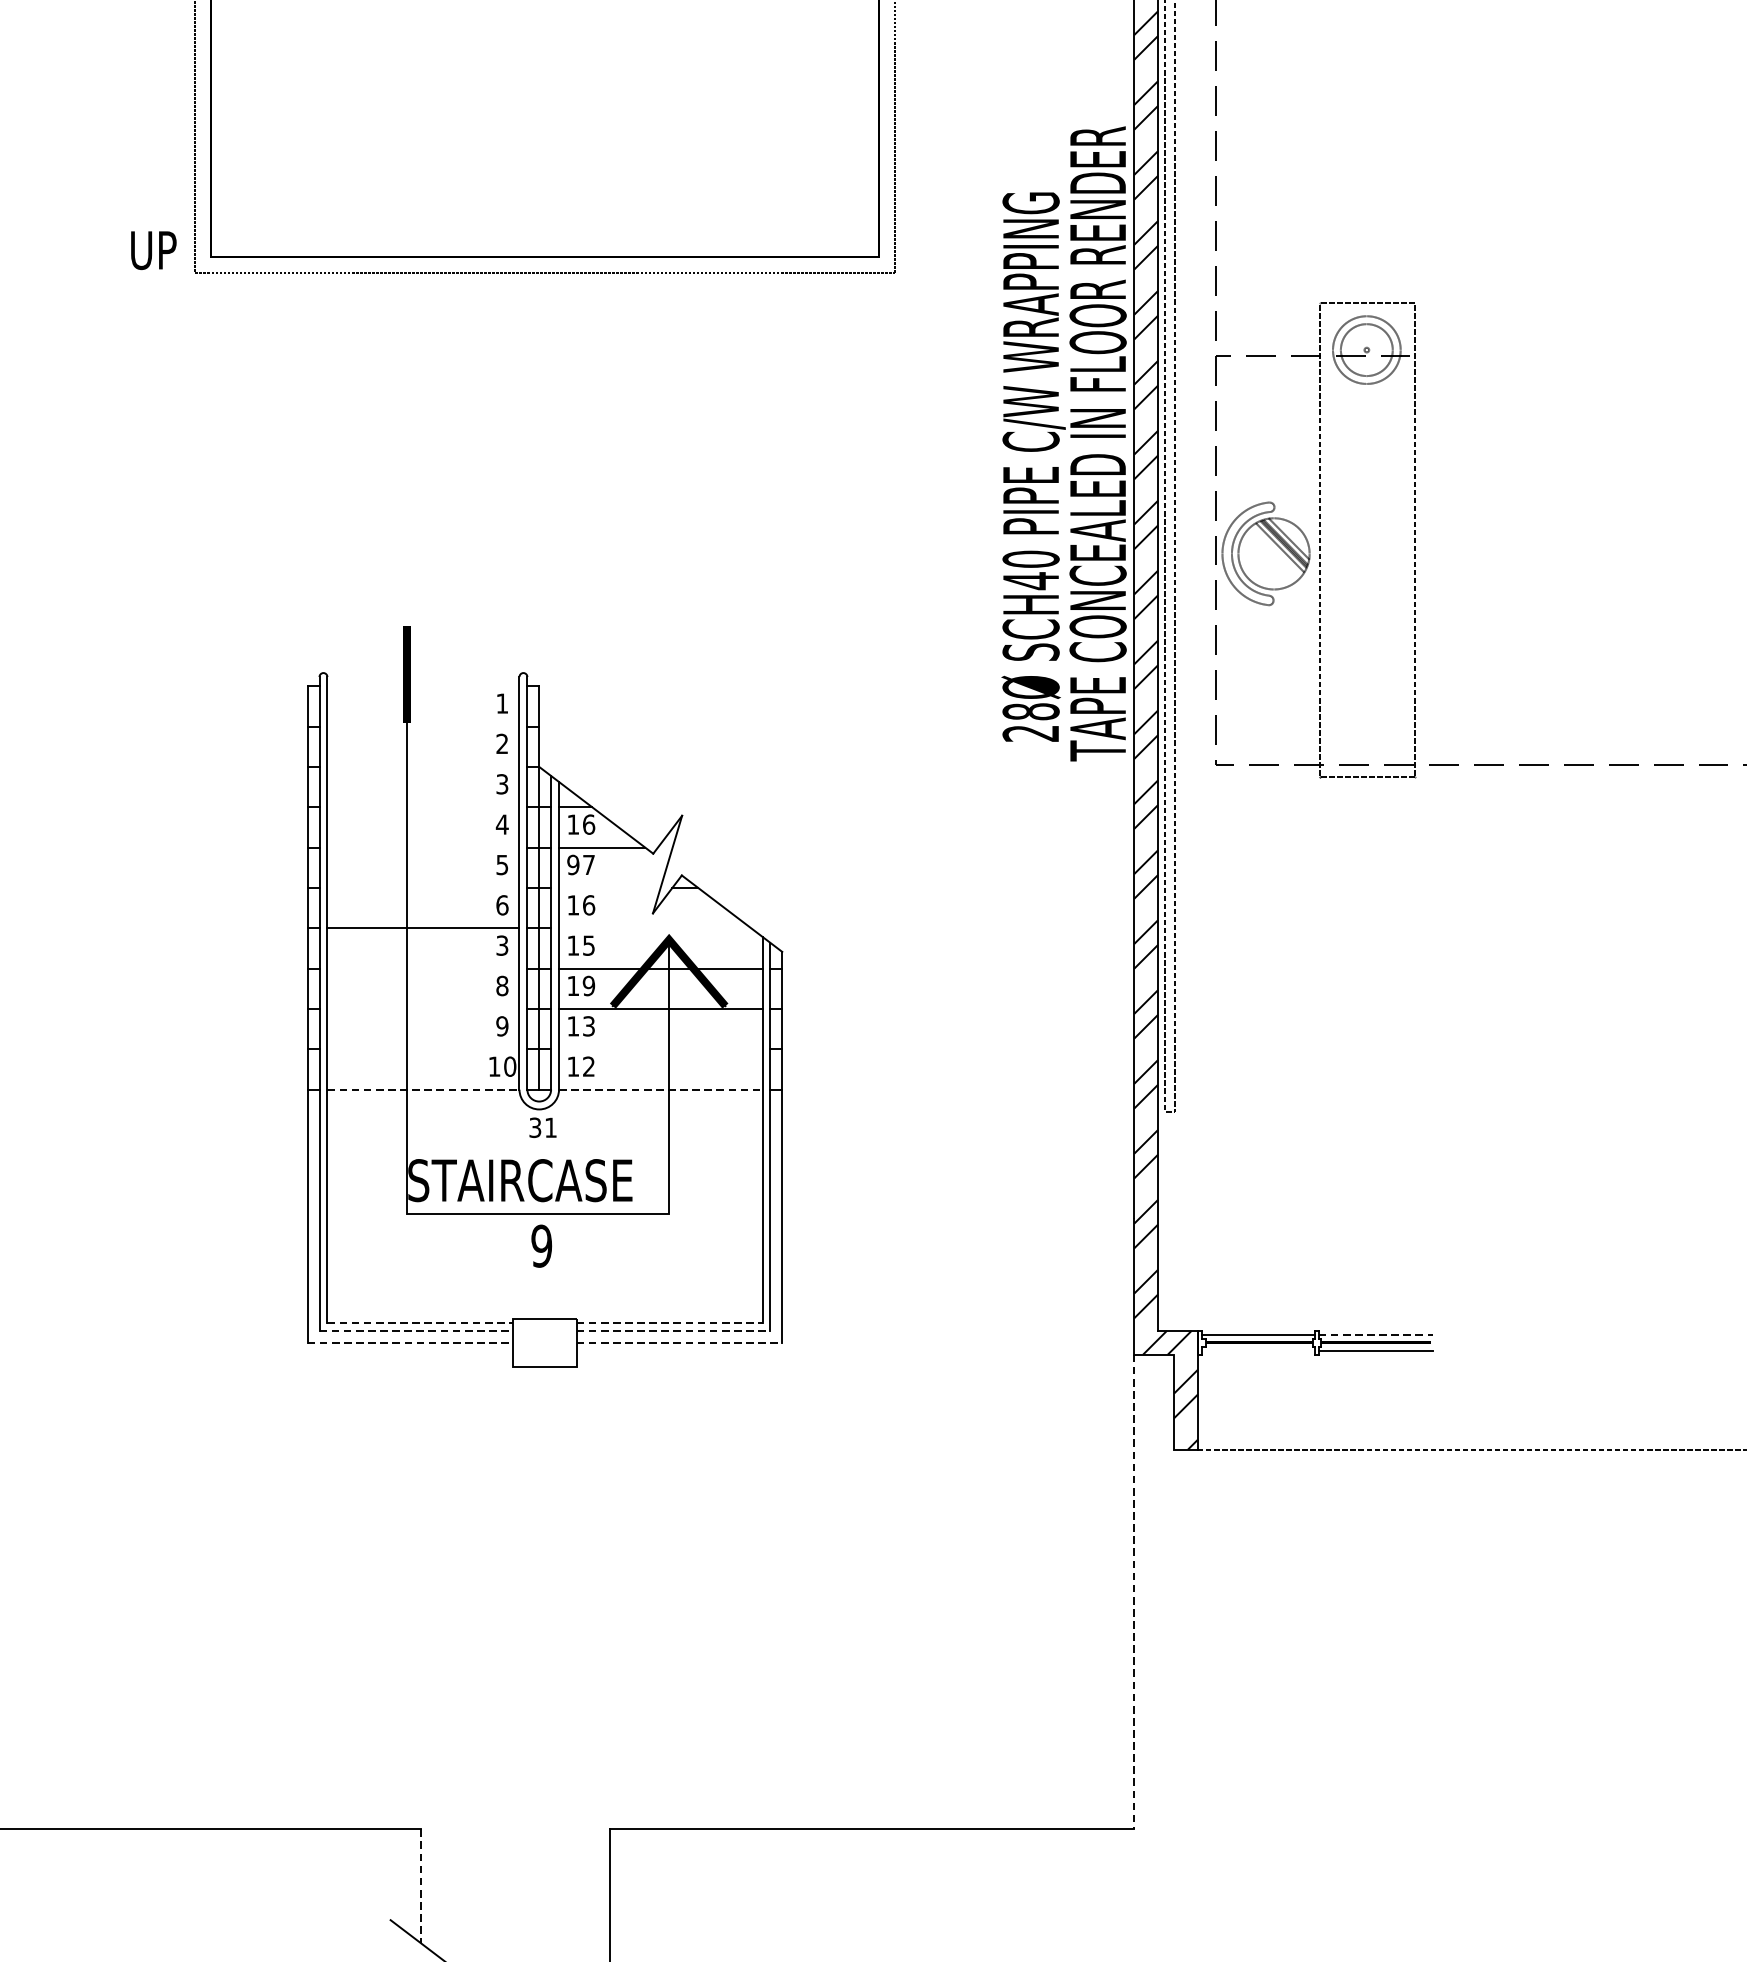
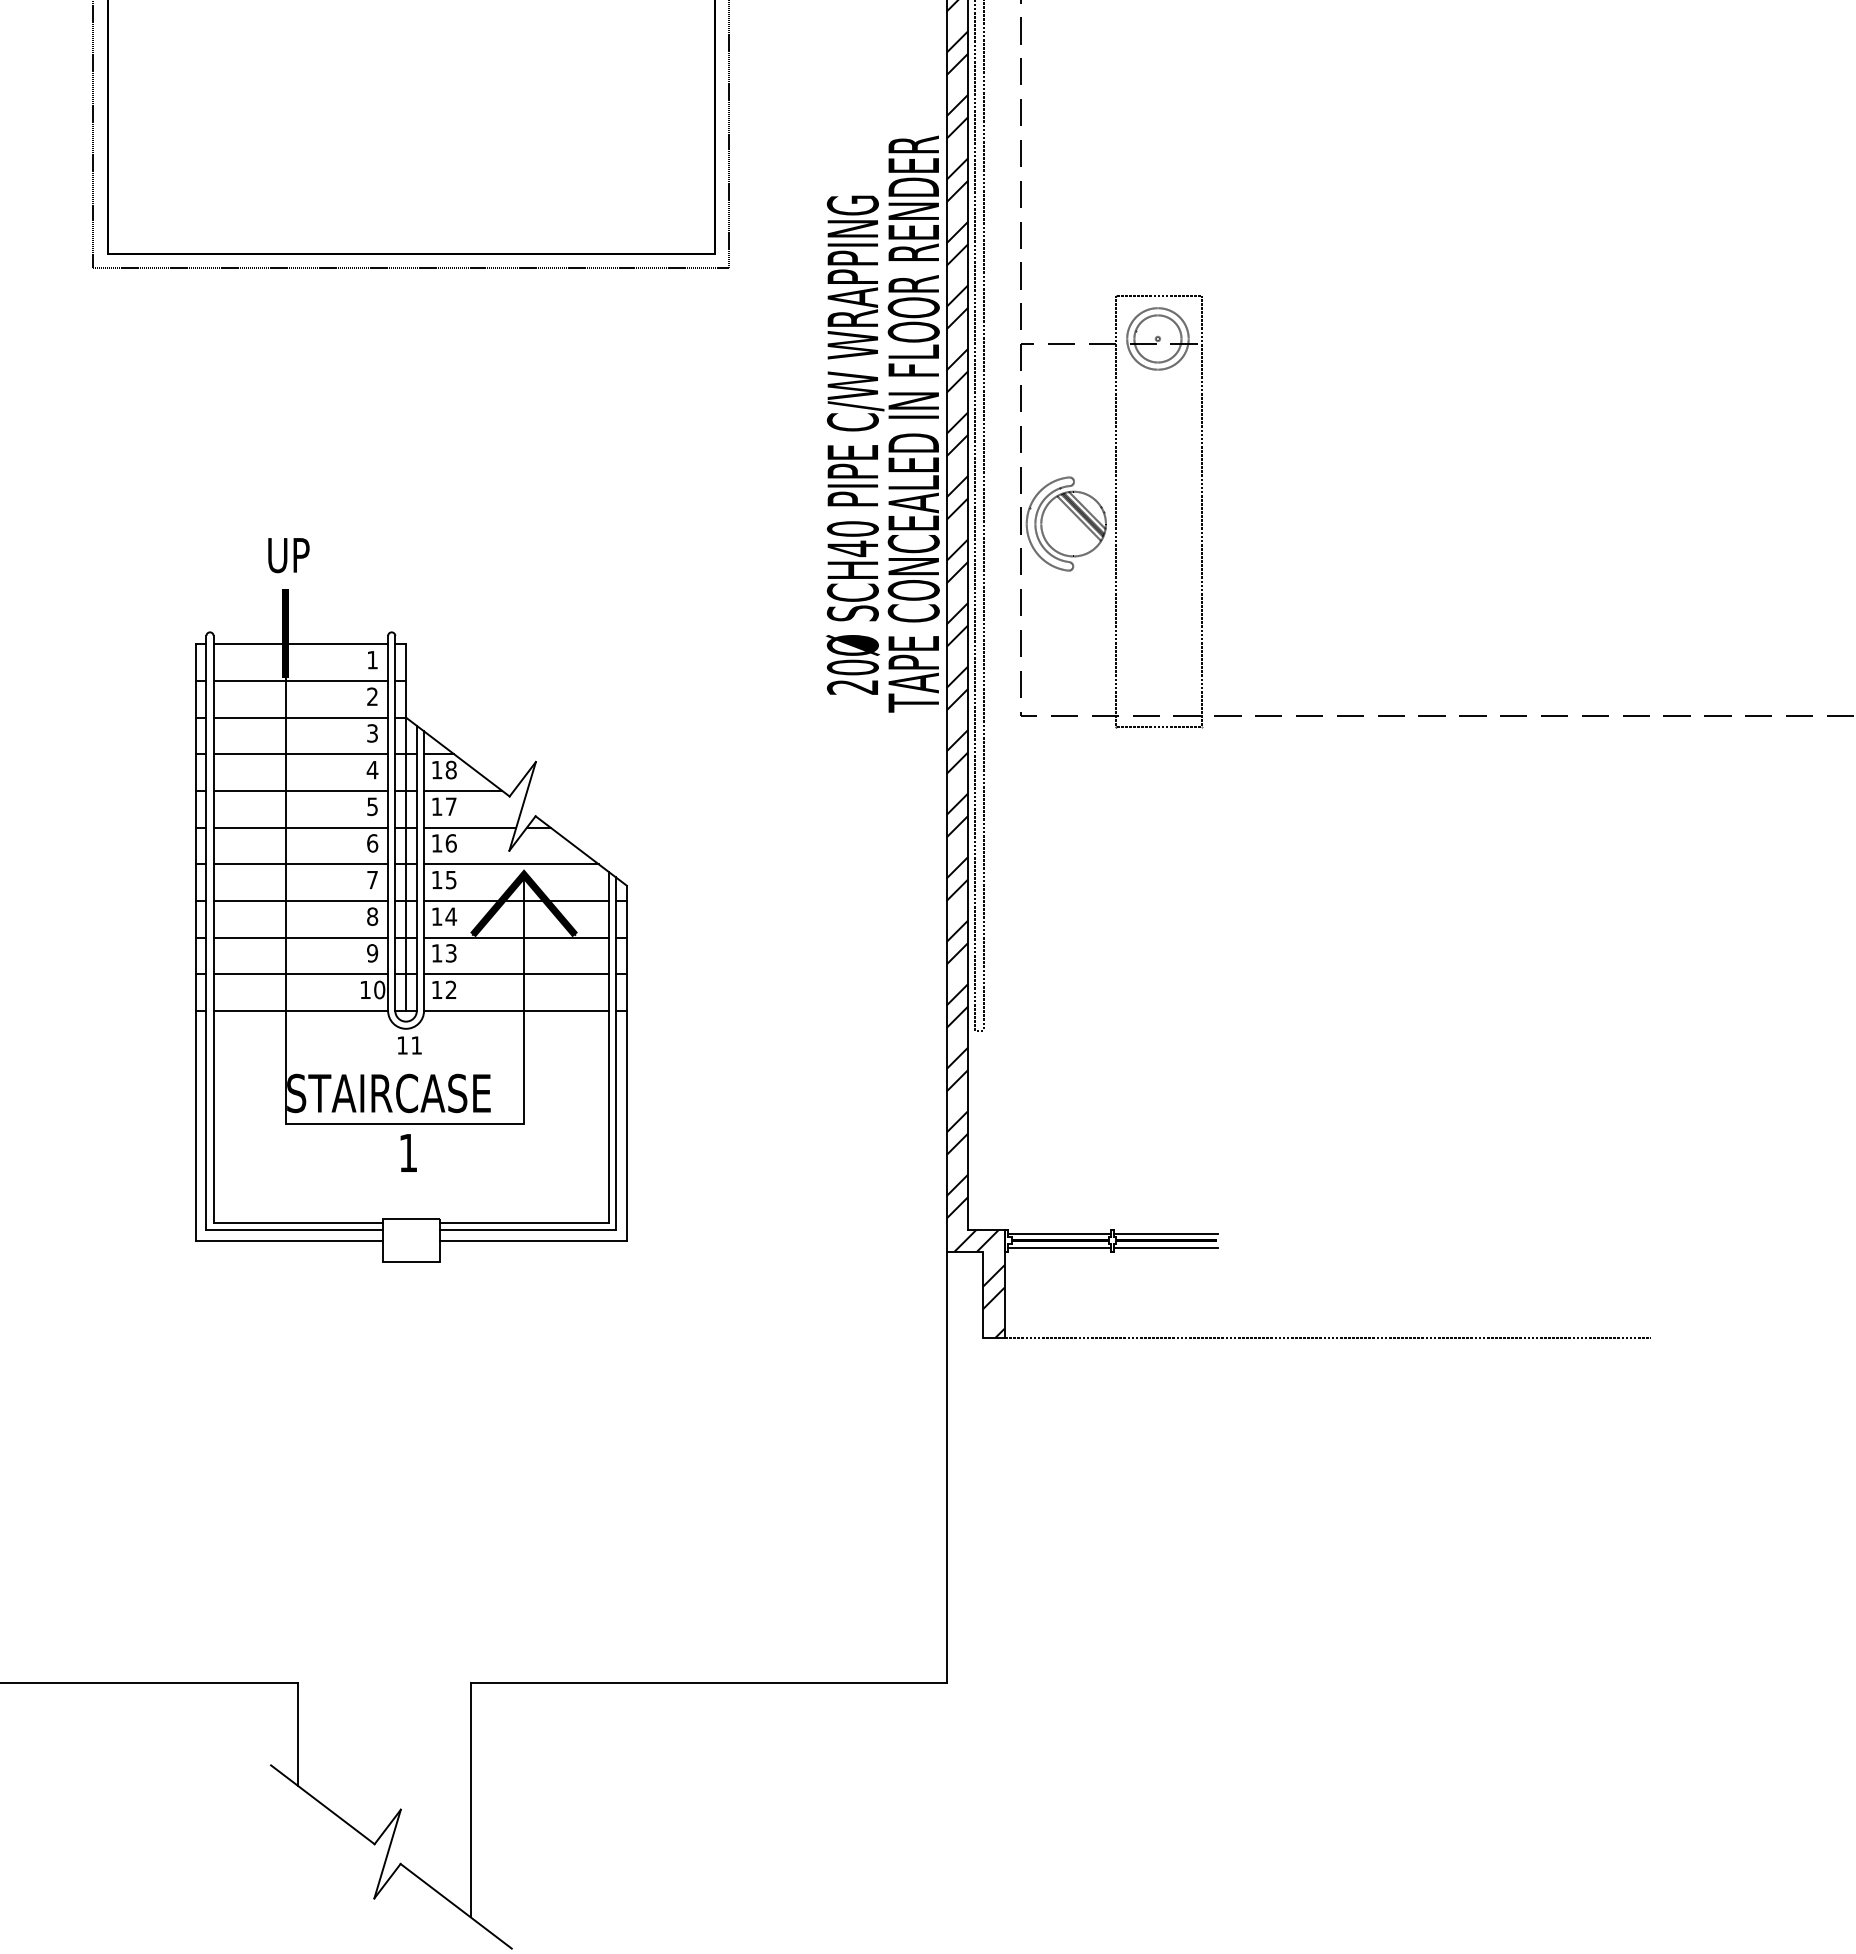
text: (153, 250) -> (288, 555), moved
line: (423, 686) -> (300, 644), added
text: (1030, 711) -> (852, 667), 28Ø -> 20Ø
line: (423, 727) -> (300, 681), added
line: (423, 766) -> (300, 717), added
line: (423, 807) -> (300, 754), added
text: (588, 824) -> (450, 769), 16 -> 18
line: (423, 847) -> (300, 790), added
text: (572, 864) -> (436, 806), 97 -> 17
line: (423, 887) -> (300, 827), added
line: (610, 887) -> (470, 827), added
line: (655, 928) -> (511, 864), added
text: (502, 945) -> (372, 879), 3 -> 7
line: (423, 968) -> (300, 900), added
text: (589, 985) -> (451, 916), 19 -> 14
line: (423, 1008) -> (300, 937), added
line: (423, 1049) -> (300, 974), added
line: (660, 1049) -> (516, 974), added
line: (424, 1089) -> (301, 1010), dashed -> solid
line: (660, 1089) -> (516, 1010), dashed -> solid
text: (535, 1127) -> (402, 1045), 31 -> 11
text: (541, 1245) -> (408, 1152), 9 -> 1
line: (420, 1322) -> (298, 1222), dashed -> solid
line: (669, 1322) -> (524, 1222), dashed -> solid
line: (416, 1331) -> (294, 1230), dashed -> solid
line: (674, 1331) -> (528, 1230), dashed -> solid
line: (1376, 1334) -> (1166, 1233), dashed -> solid
line: (410, 1342) -> (289, 1240), dashed -> solid
line: (679, 1342) -> (533, 1240), dashed -> solid
line: (1258, 1351) -> (1059, 1248), added
line: (1134, 1592) -> (946, 1467), dashed -> solid
line: (420, 1886) -> (298, 1734), dashed -> solid

